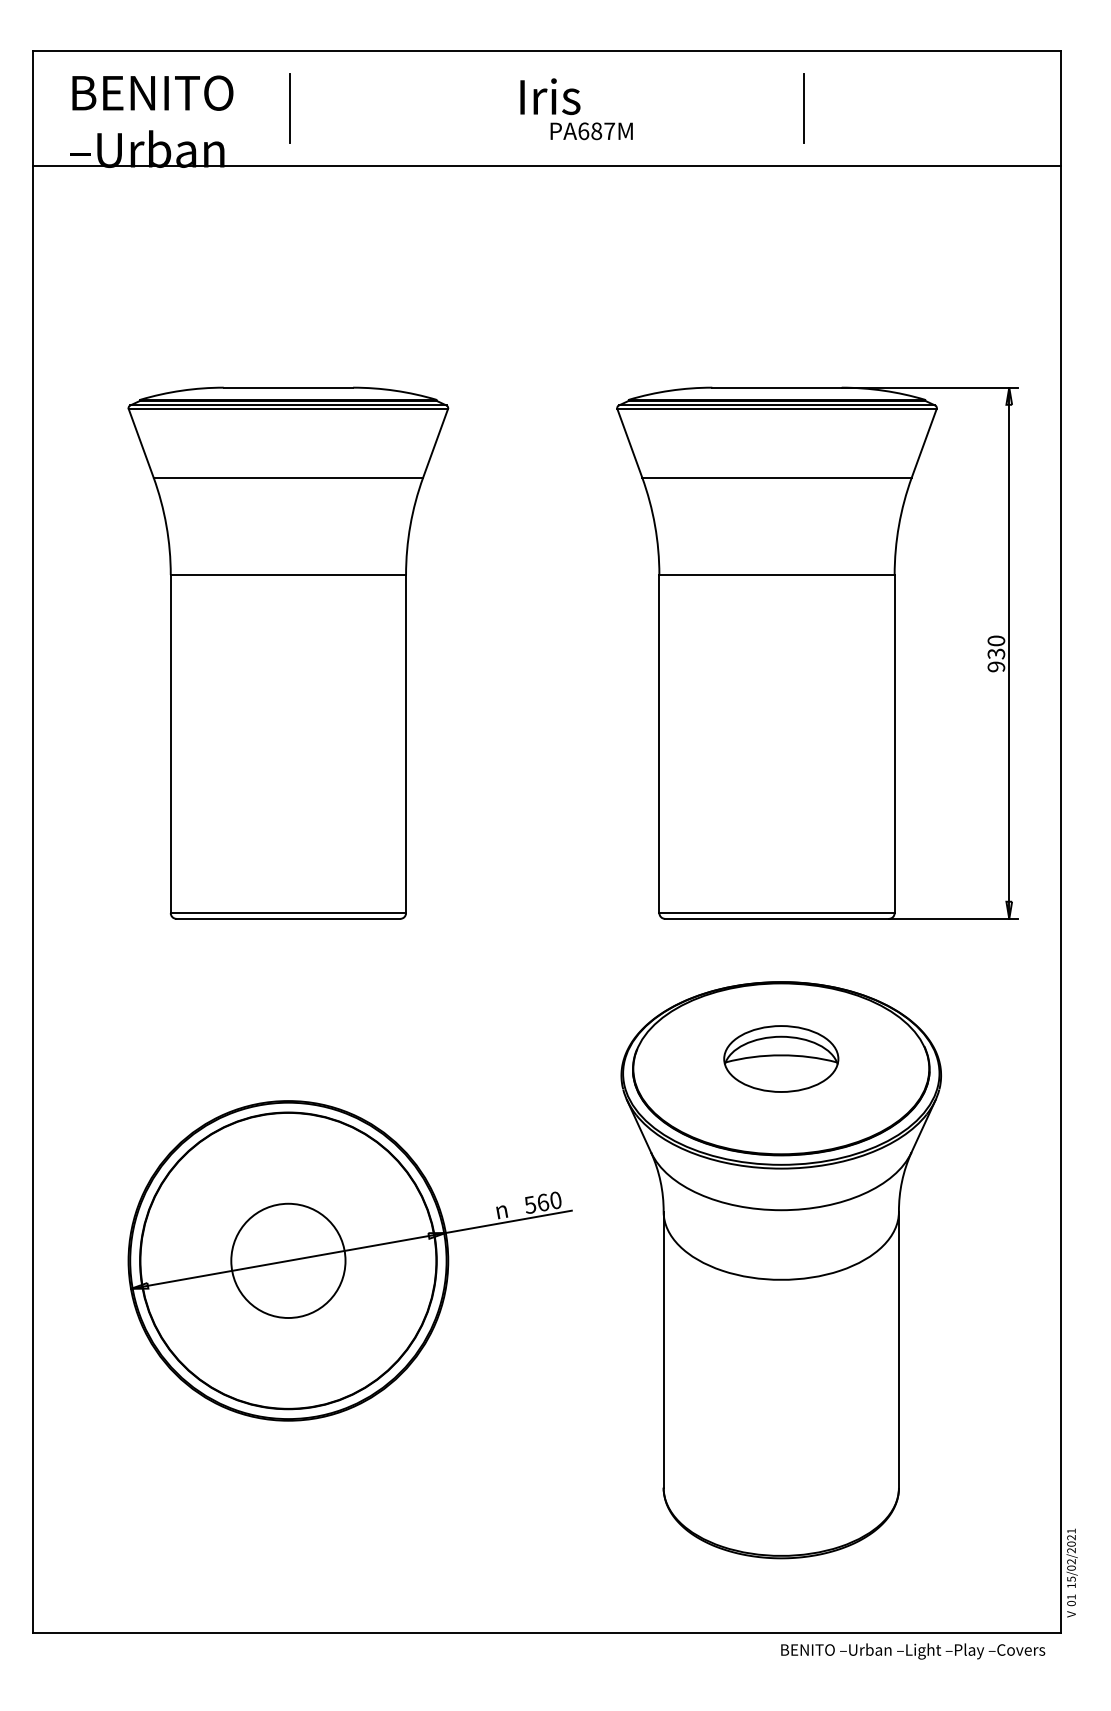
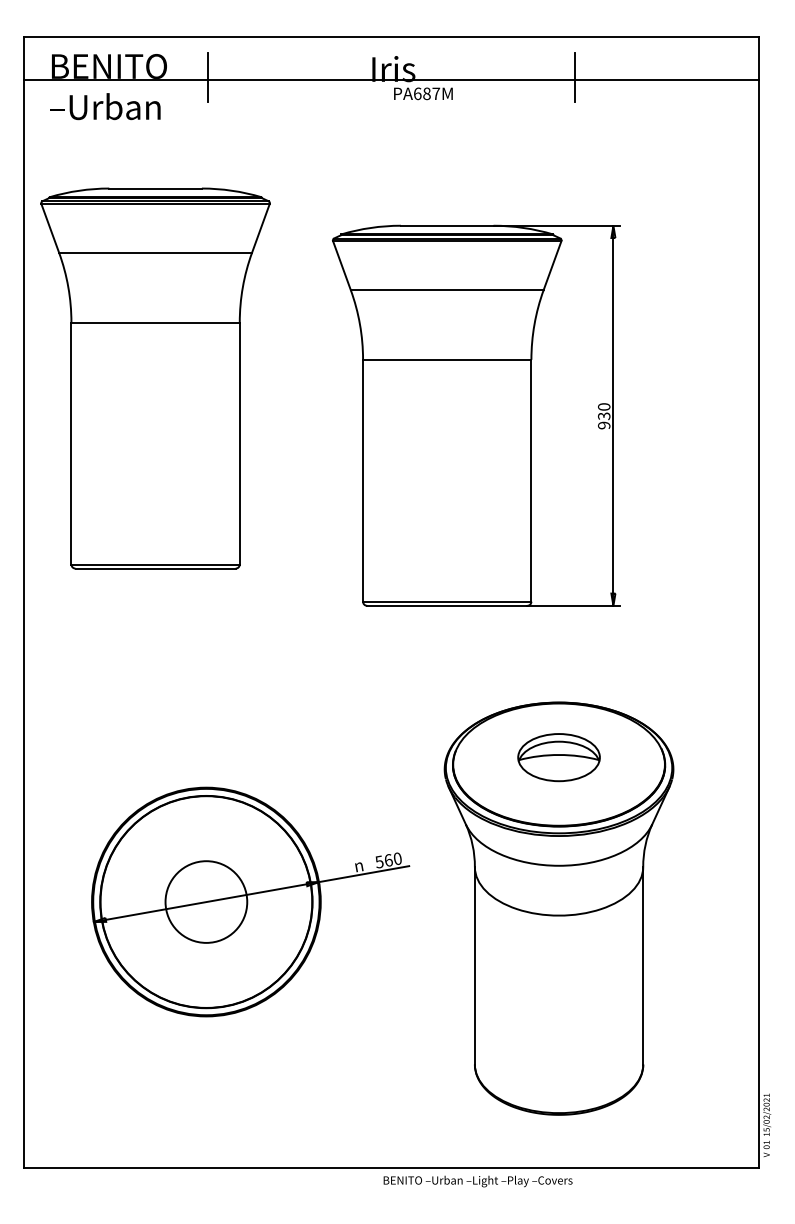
line: (547, 165) -> (391, 79), moved
part: (288, 652) -> (155, 378), moved
part: (817, 652) -> (476, 415), moved
text: (913, 1651) -> (478, 1181), moved

